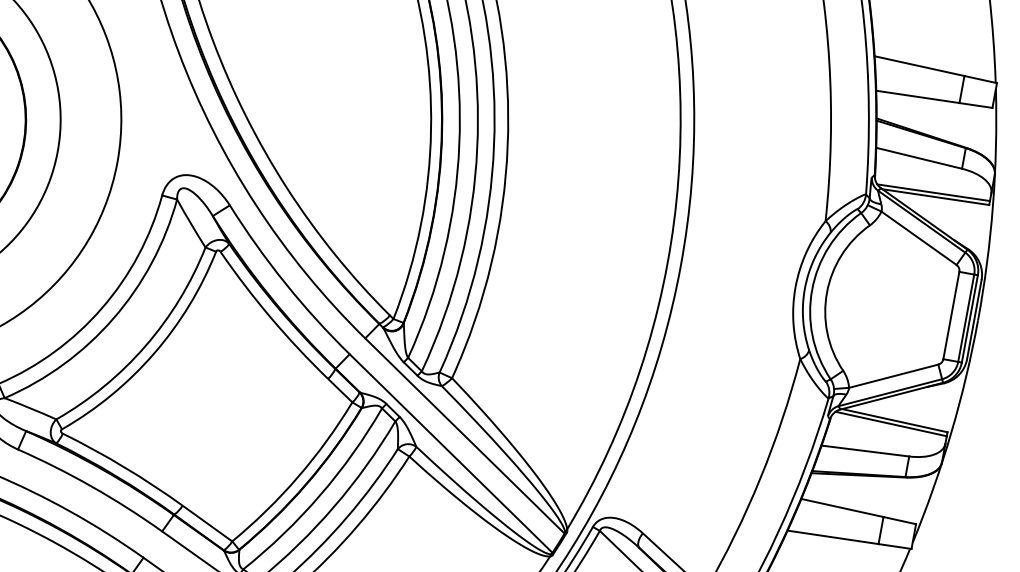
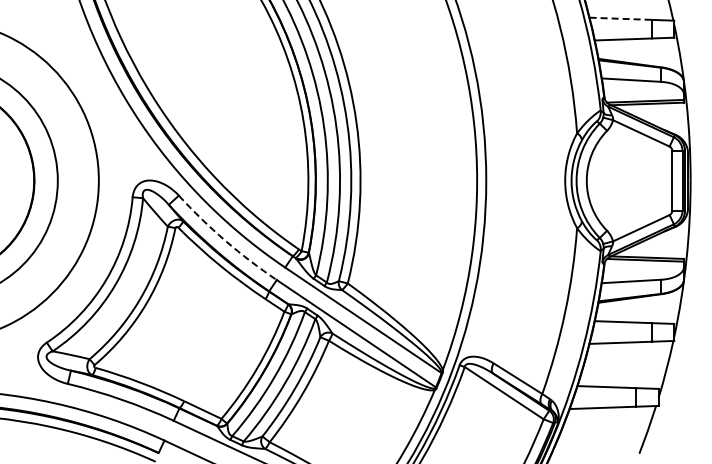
line: (920, 65) -> (621, 18), solid -> dashed
arc: (285, 283) -> (225, 240), solid -> dashed

